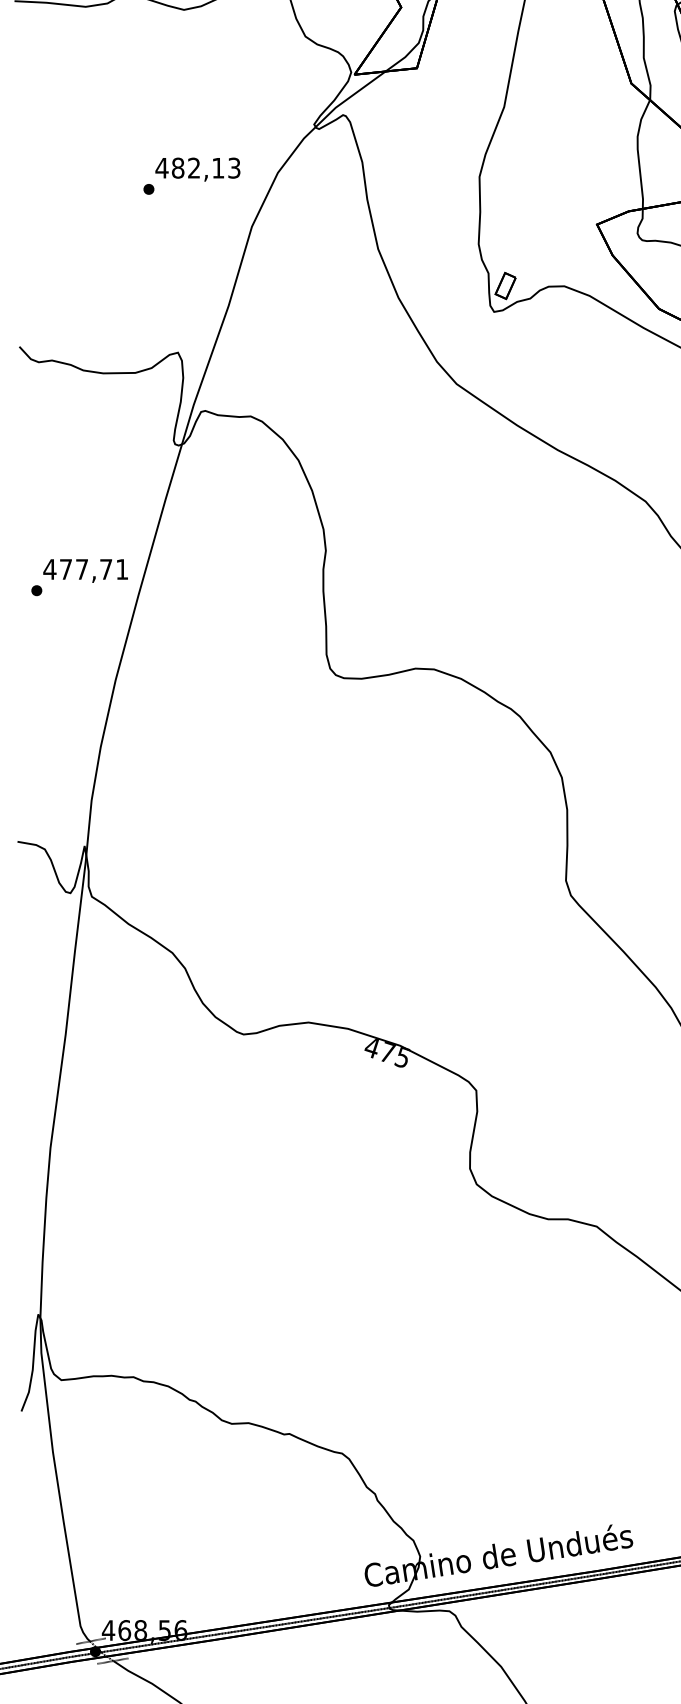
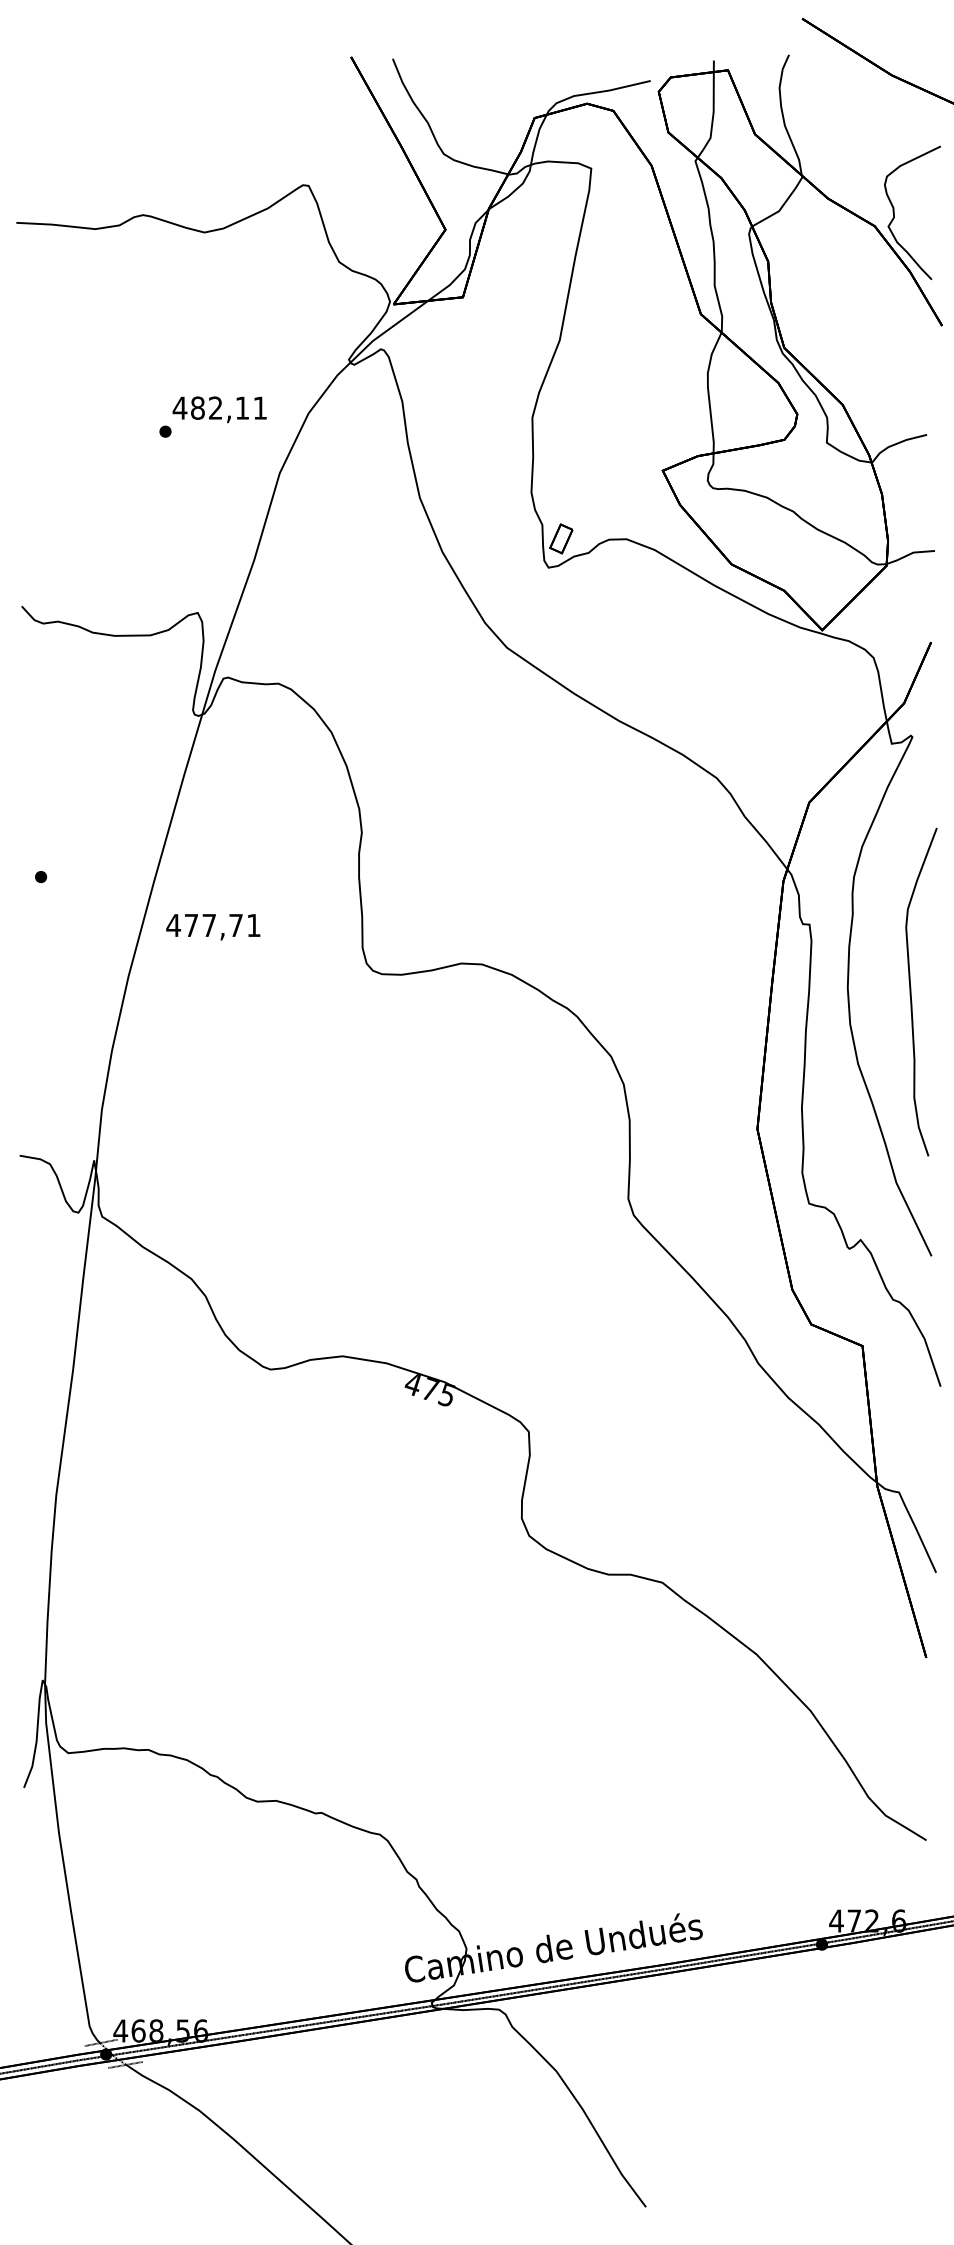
text: (233, 167) -> (259, 407), 482,13 -> 482,11
text: (85, 571) -> (213, 927), moved

